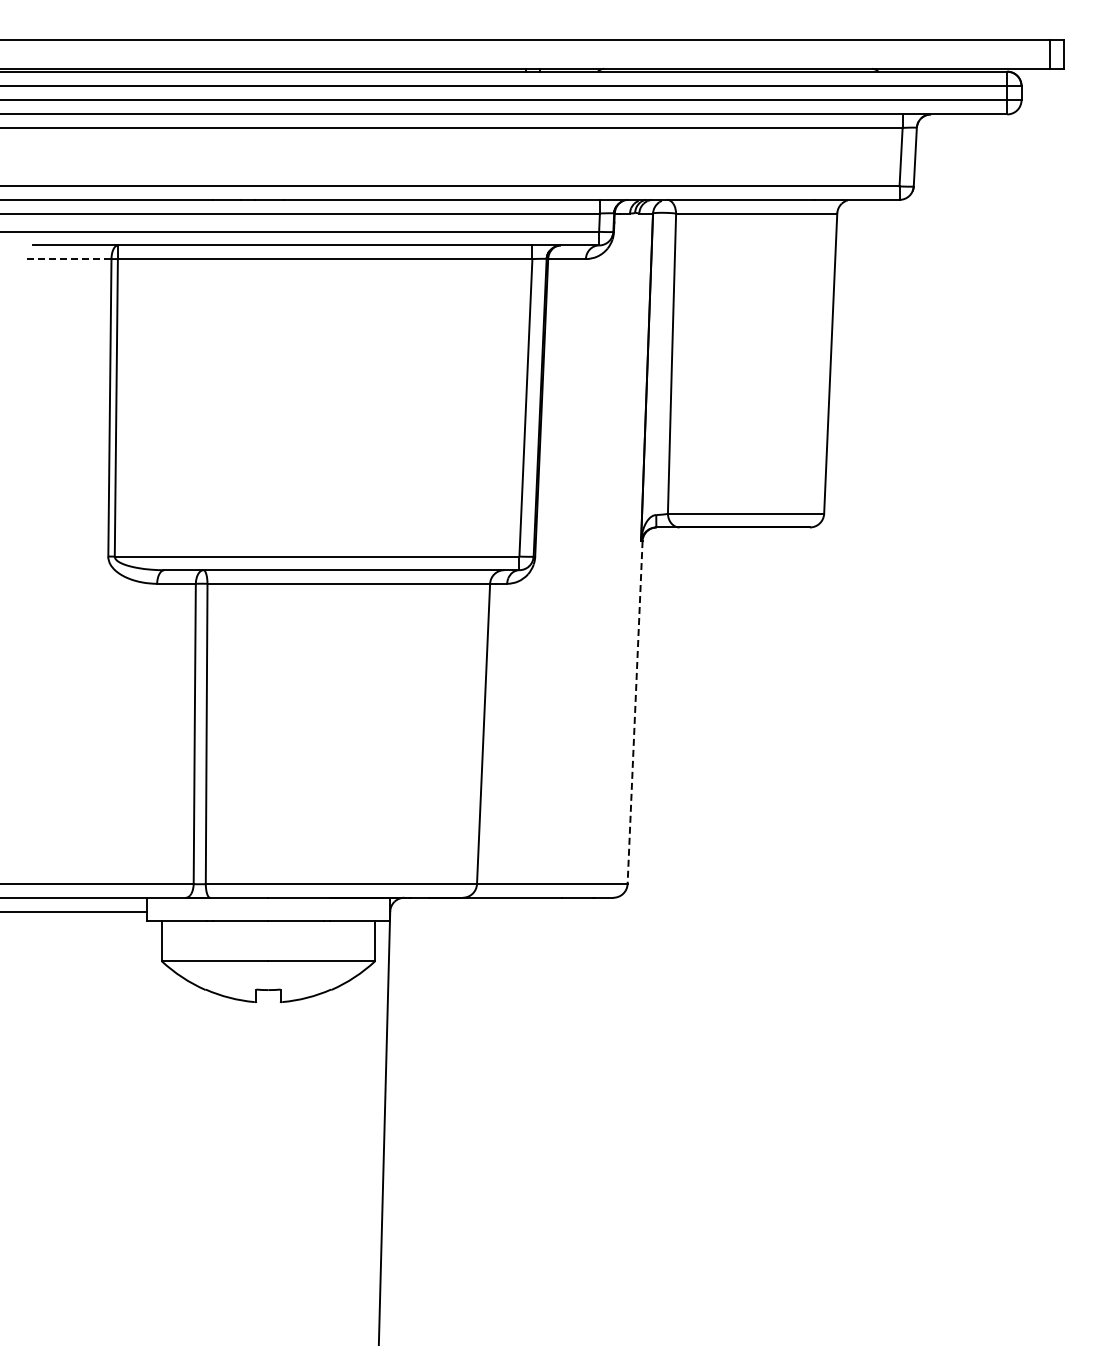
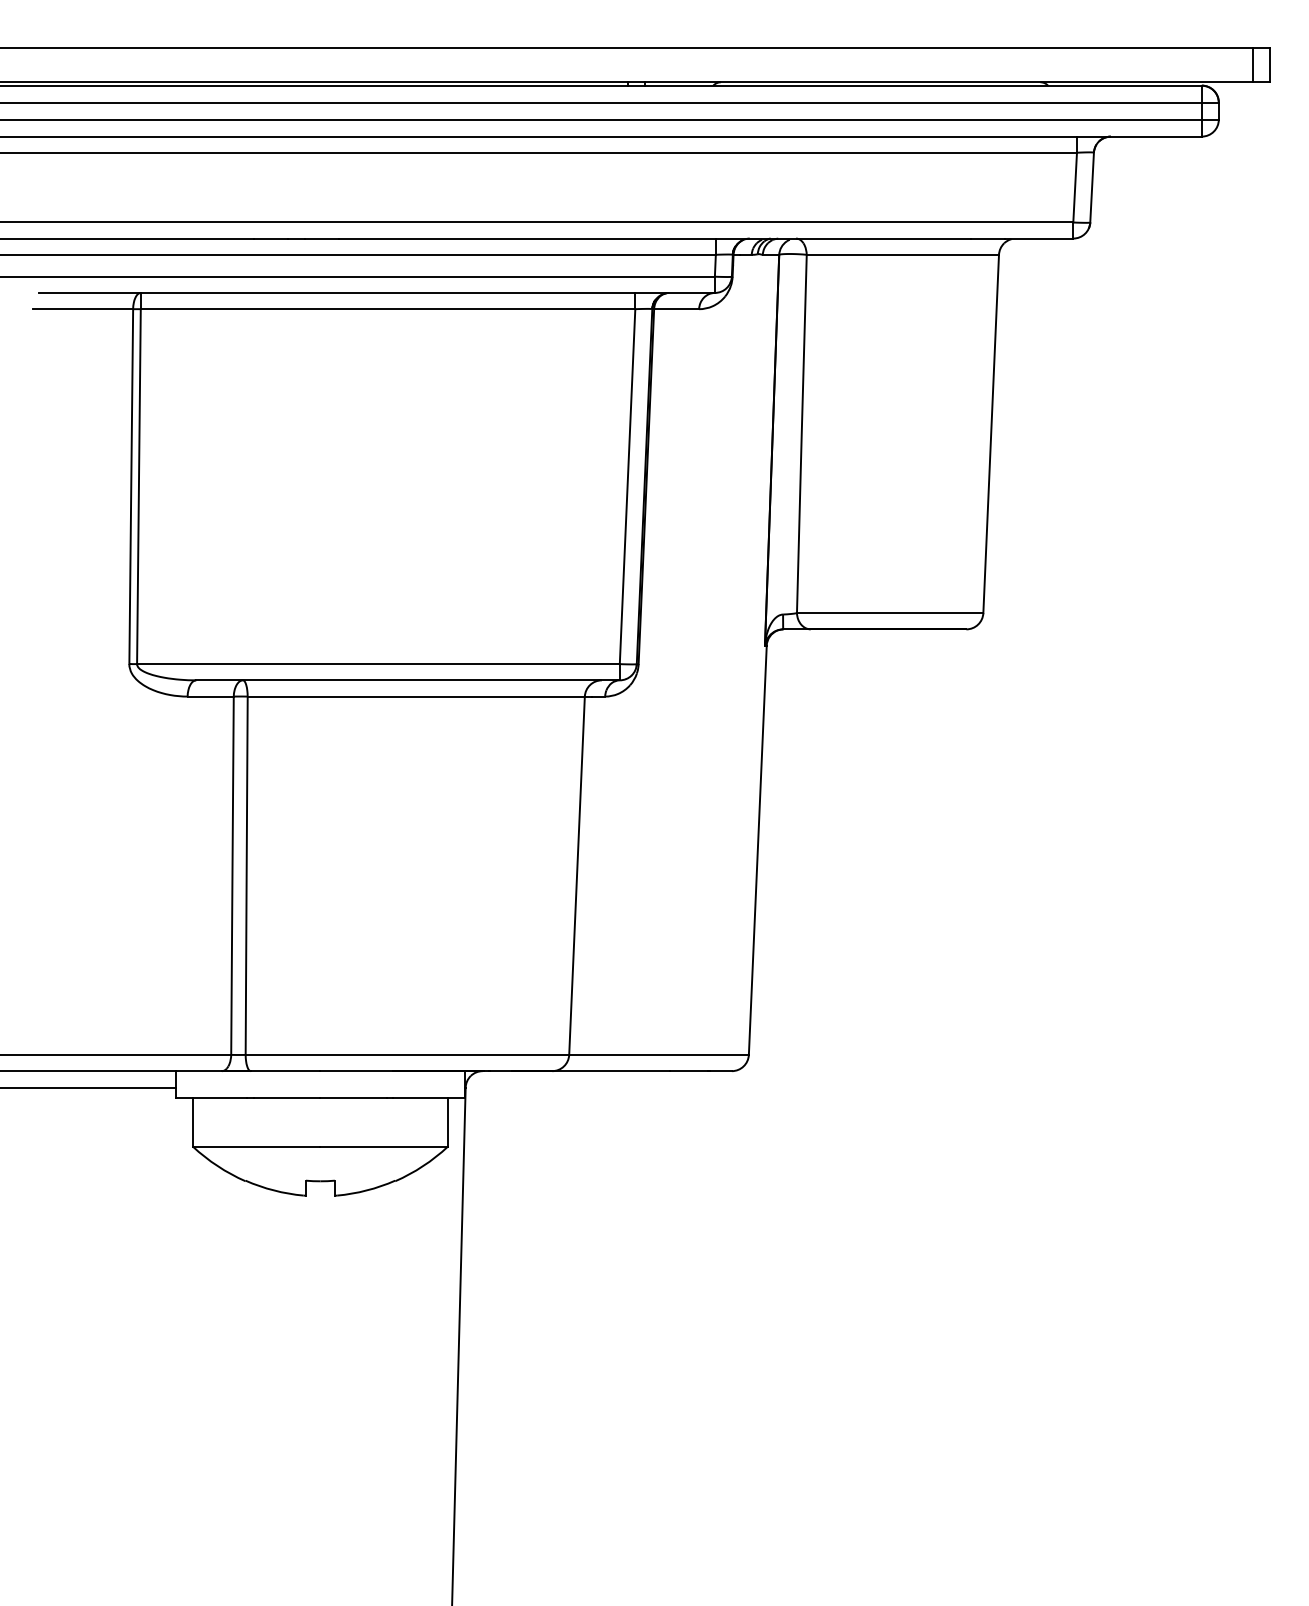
line: (68, 259) -> (81, 309), dashed -> solid
line: (635, 712) -> (758, 850), dashed -> solid

